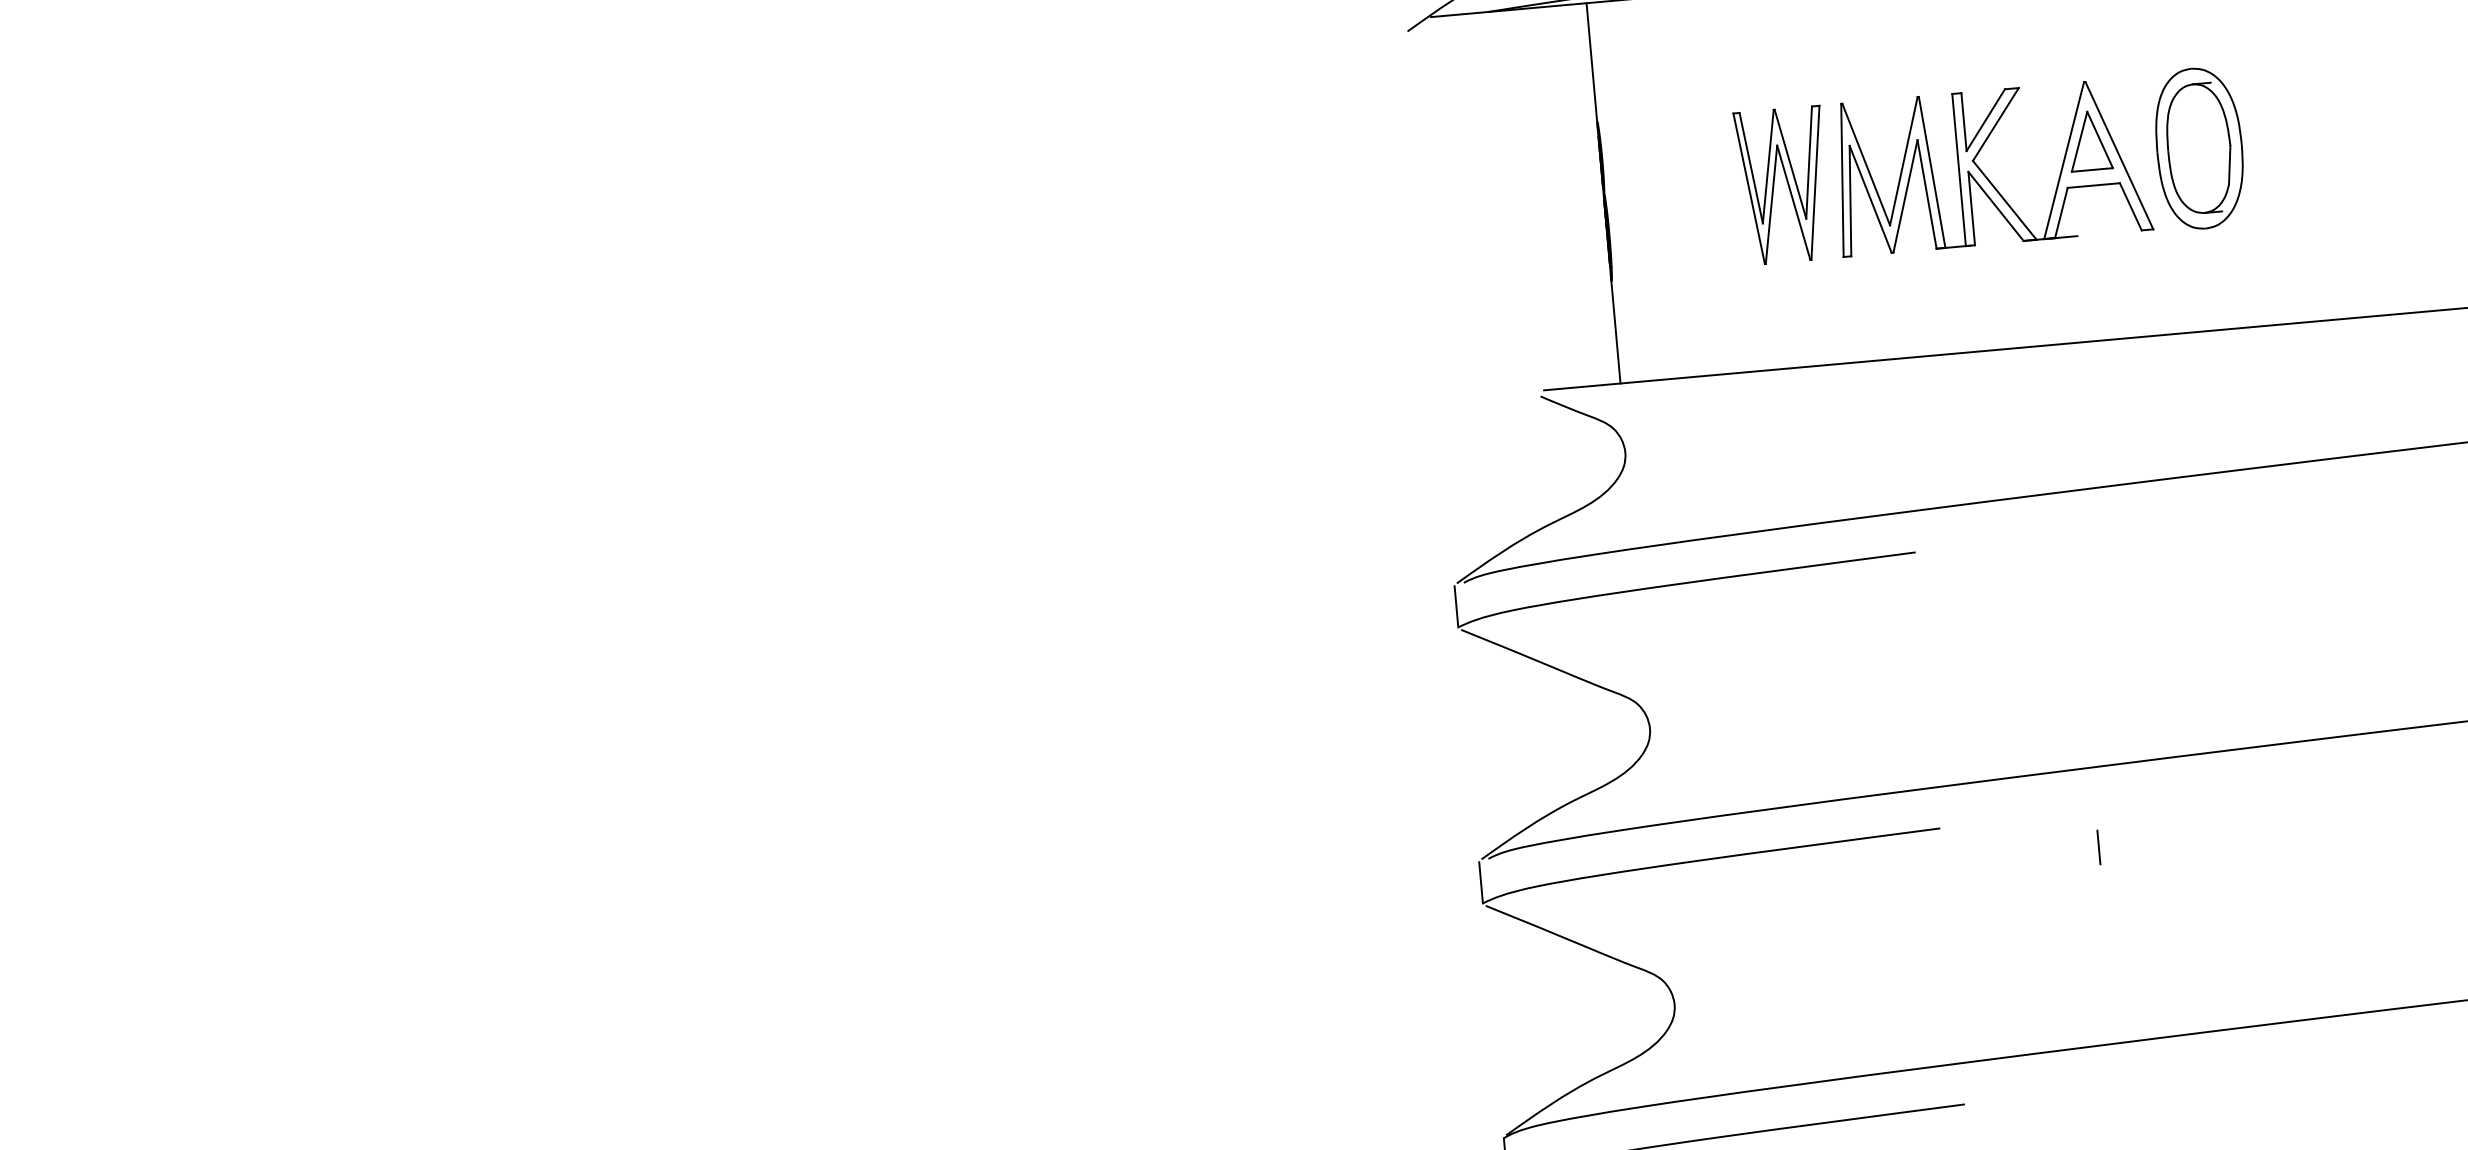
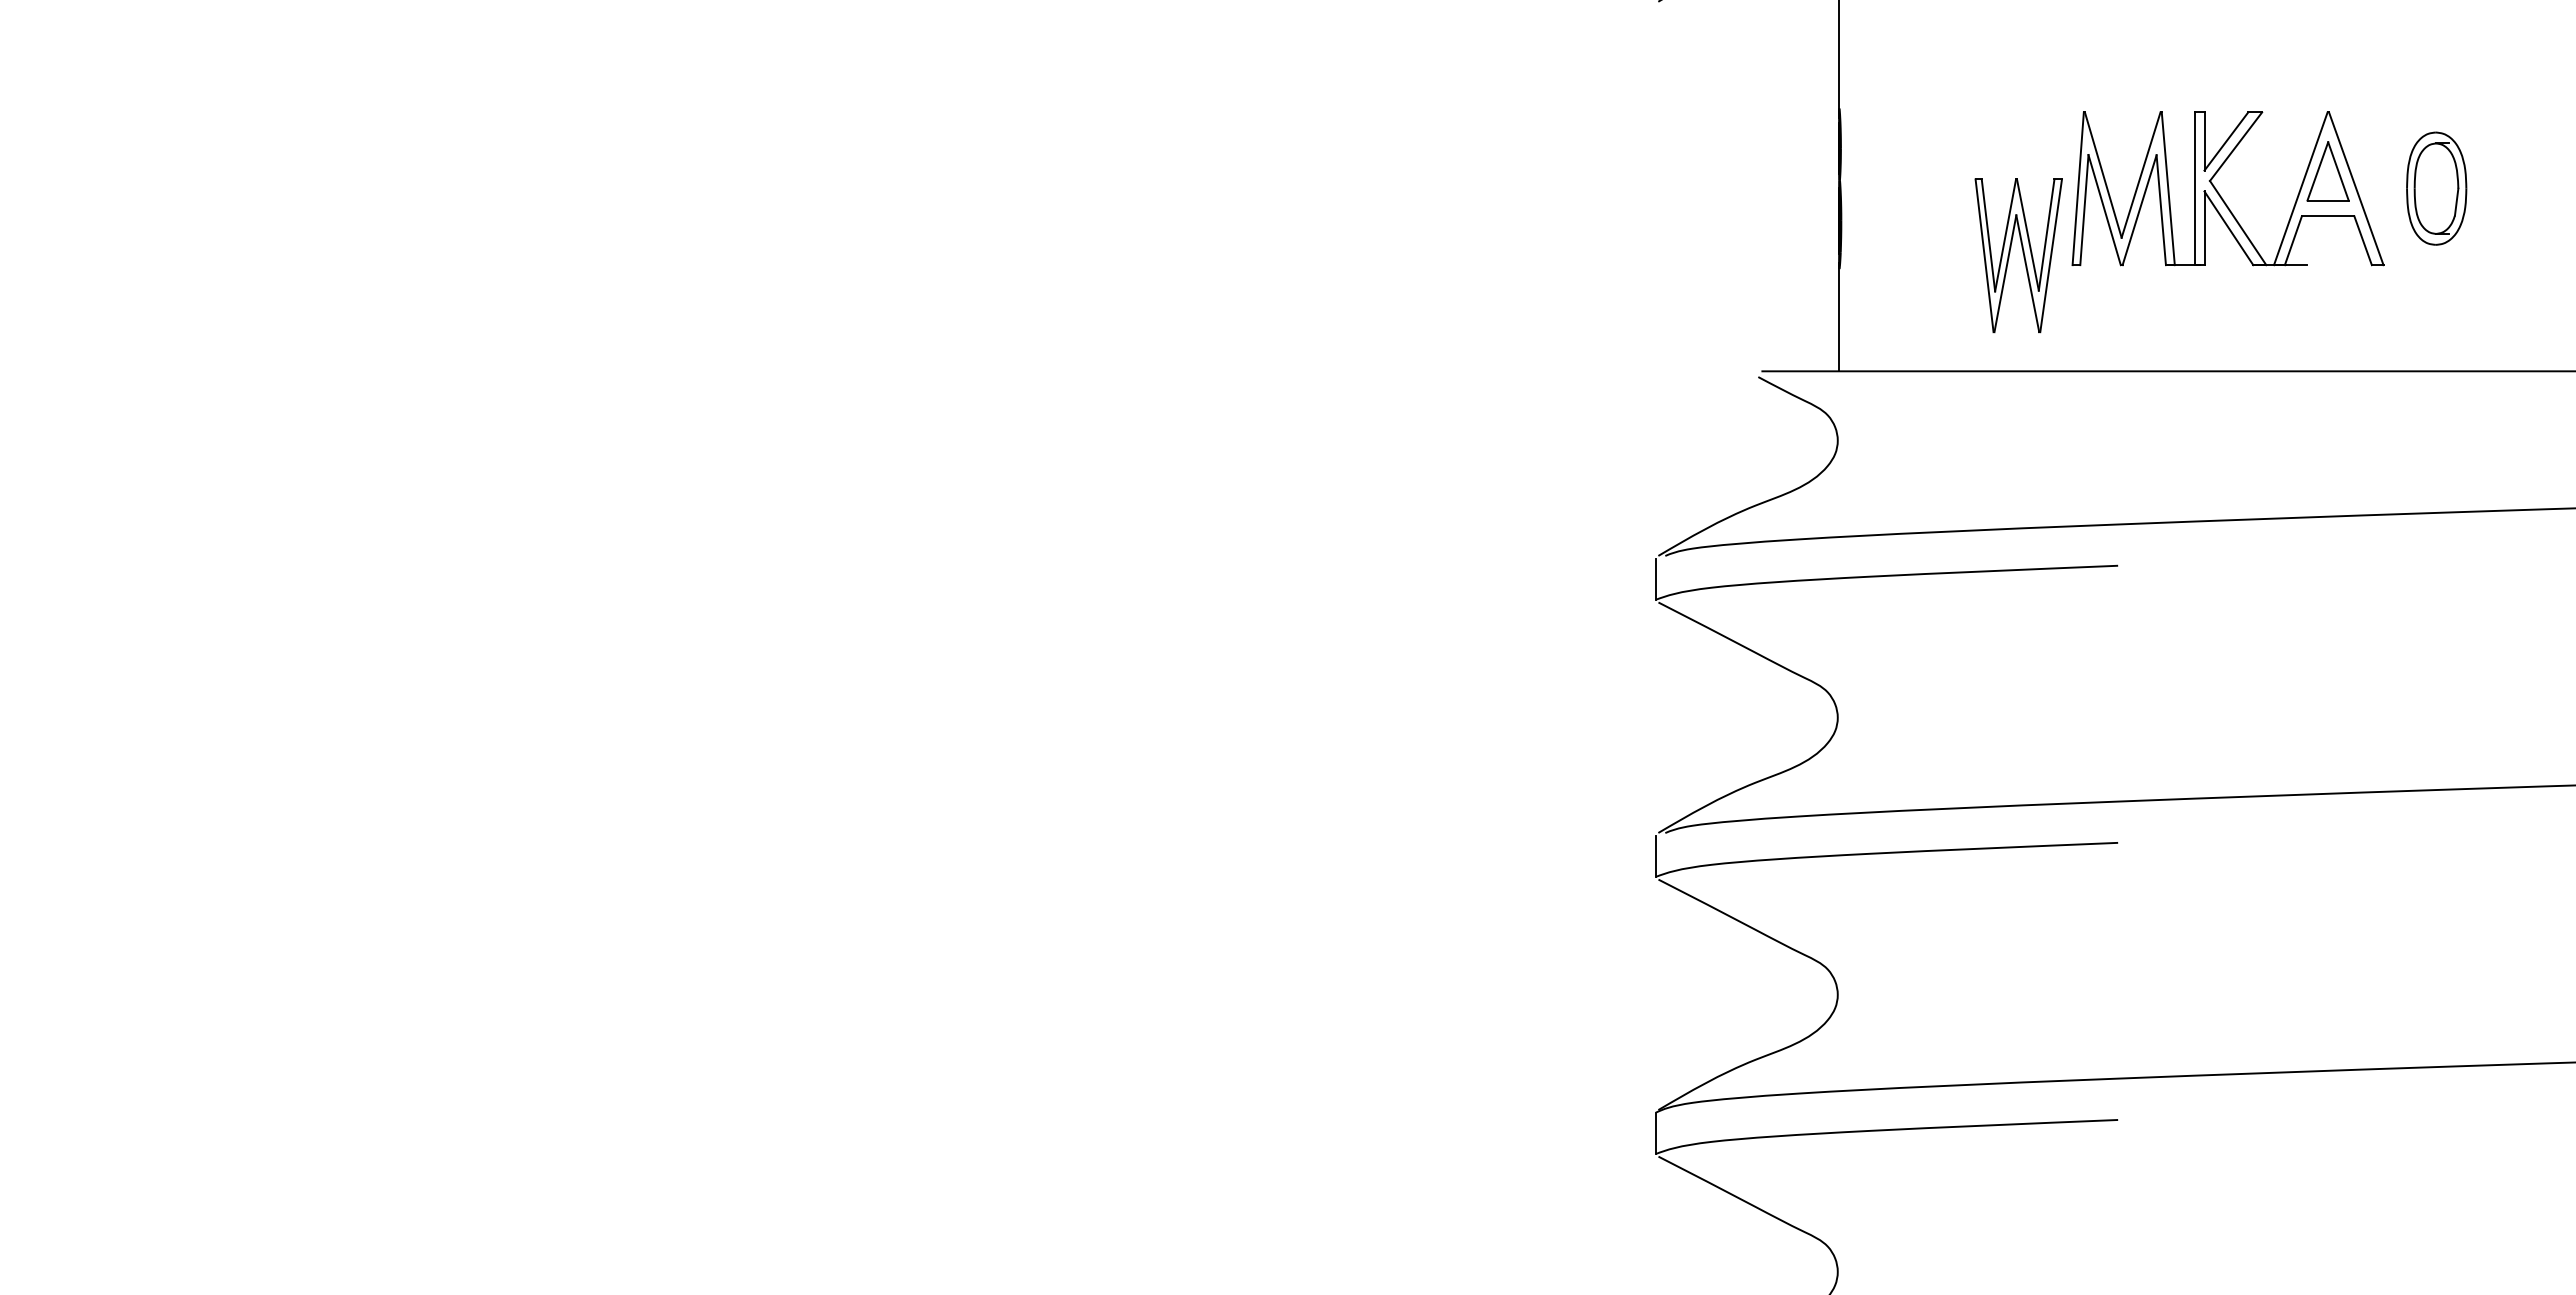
part: (2199, 148) -> (2436, 188), size x0.7
part: (1782, 185) -> (2018, 255), moved
line: (2098, 846) -> (2274, 875), removed

